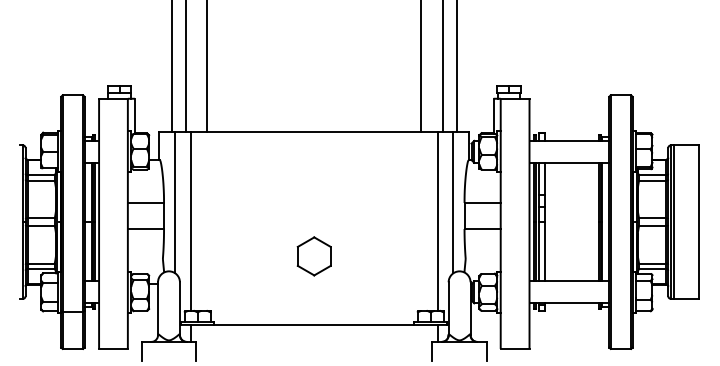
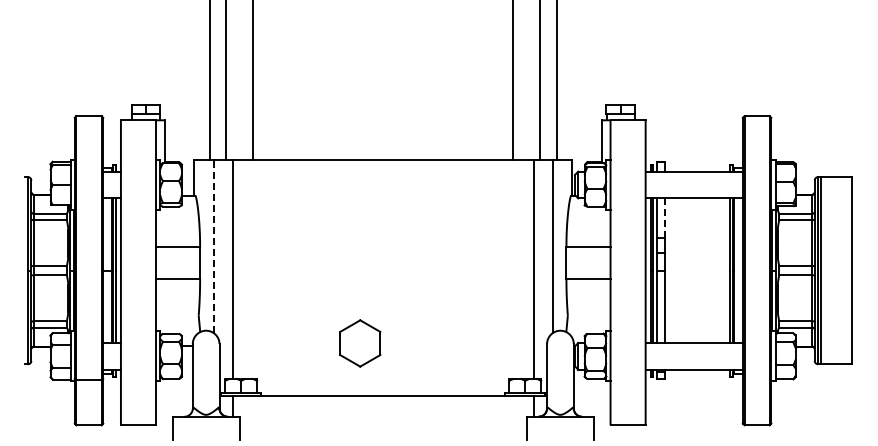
line: (545, 179) -> (665, 218), solid -> dashed
line: (175, 202) -> (213, 246), solid -> dashed
part: (314, 256) -> (360, 343), moved

